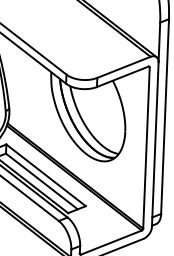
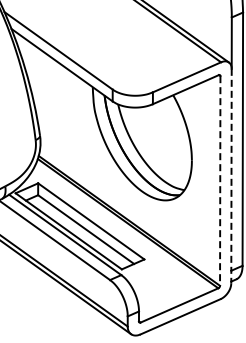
line: (155, 144) -> (231, 176), solid -> dashed
line: (146, 148) -> (220, 181), solid -> dashed

